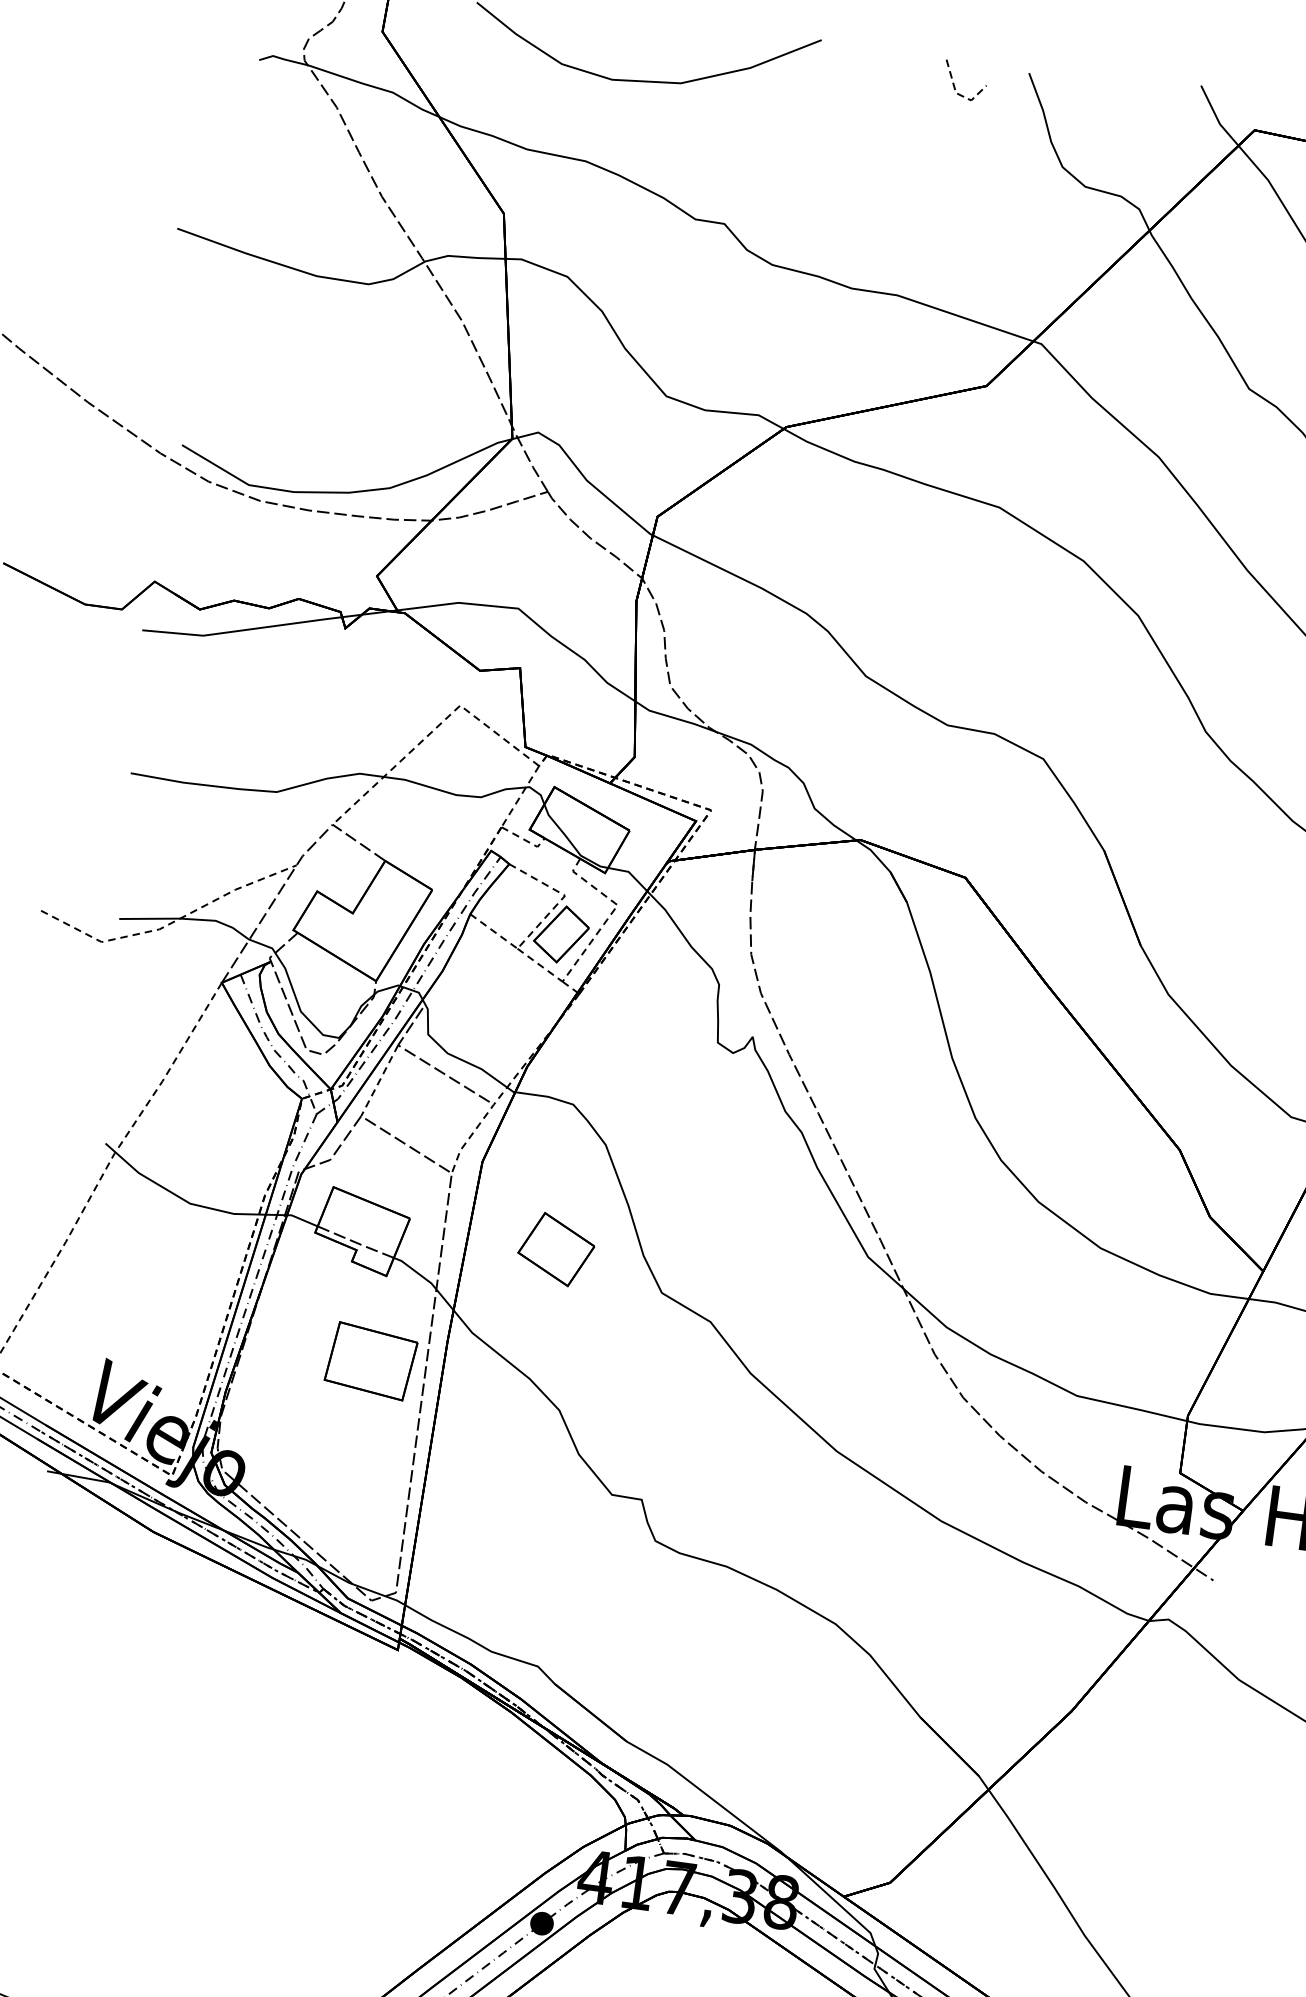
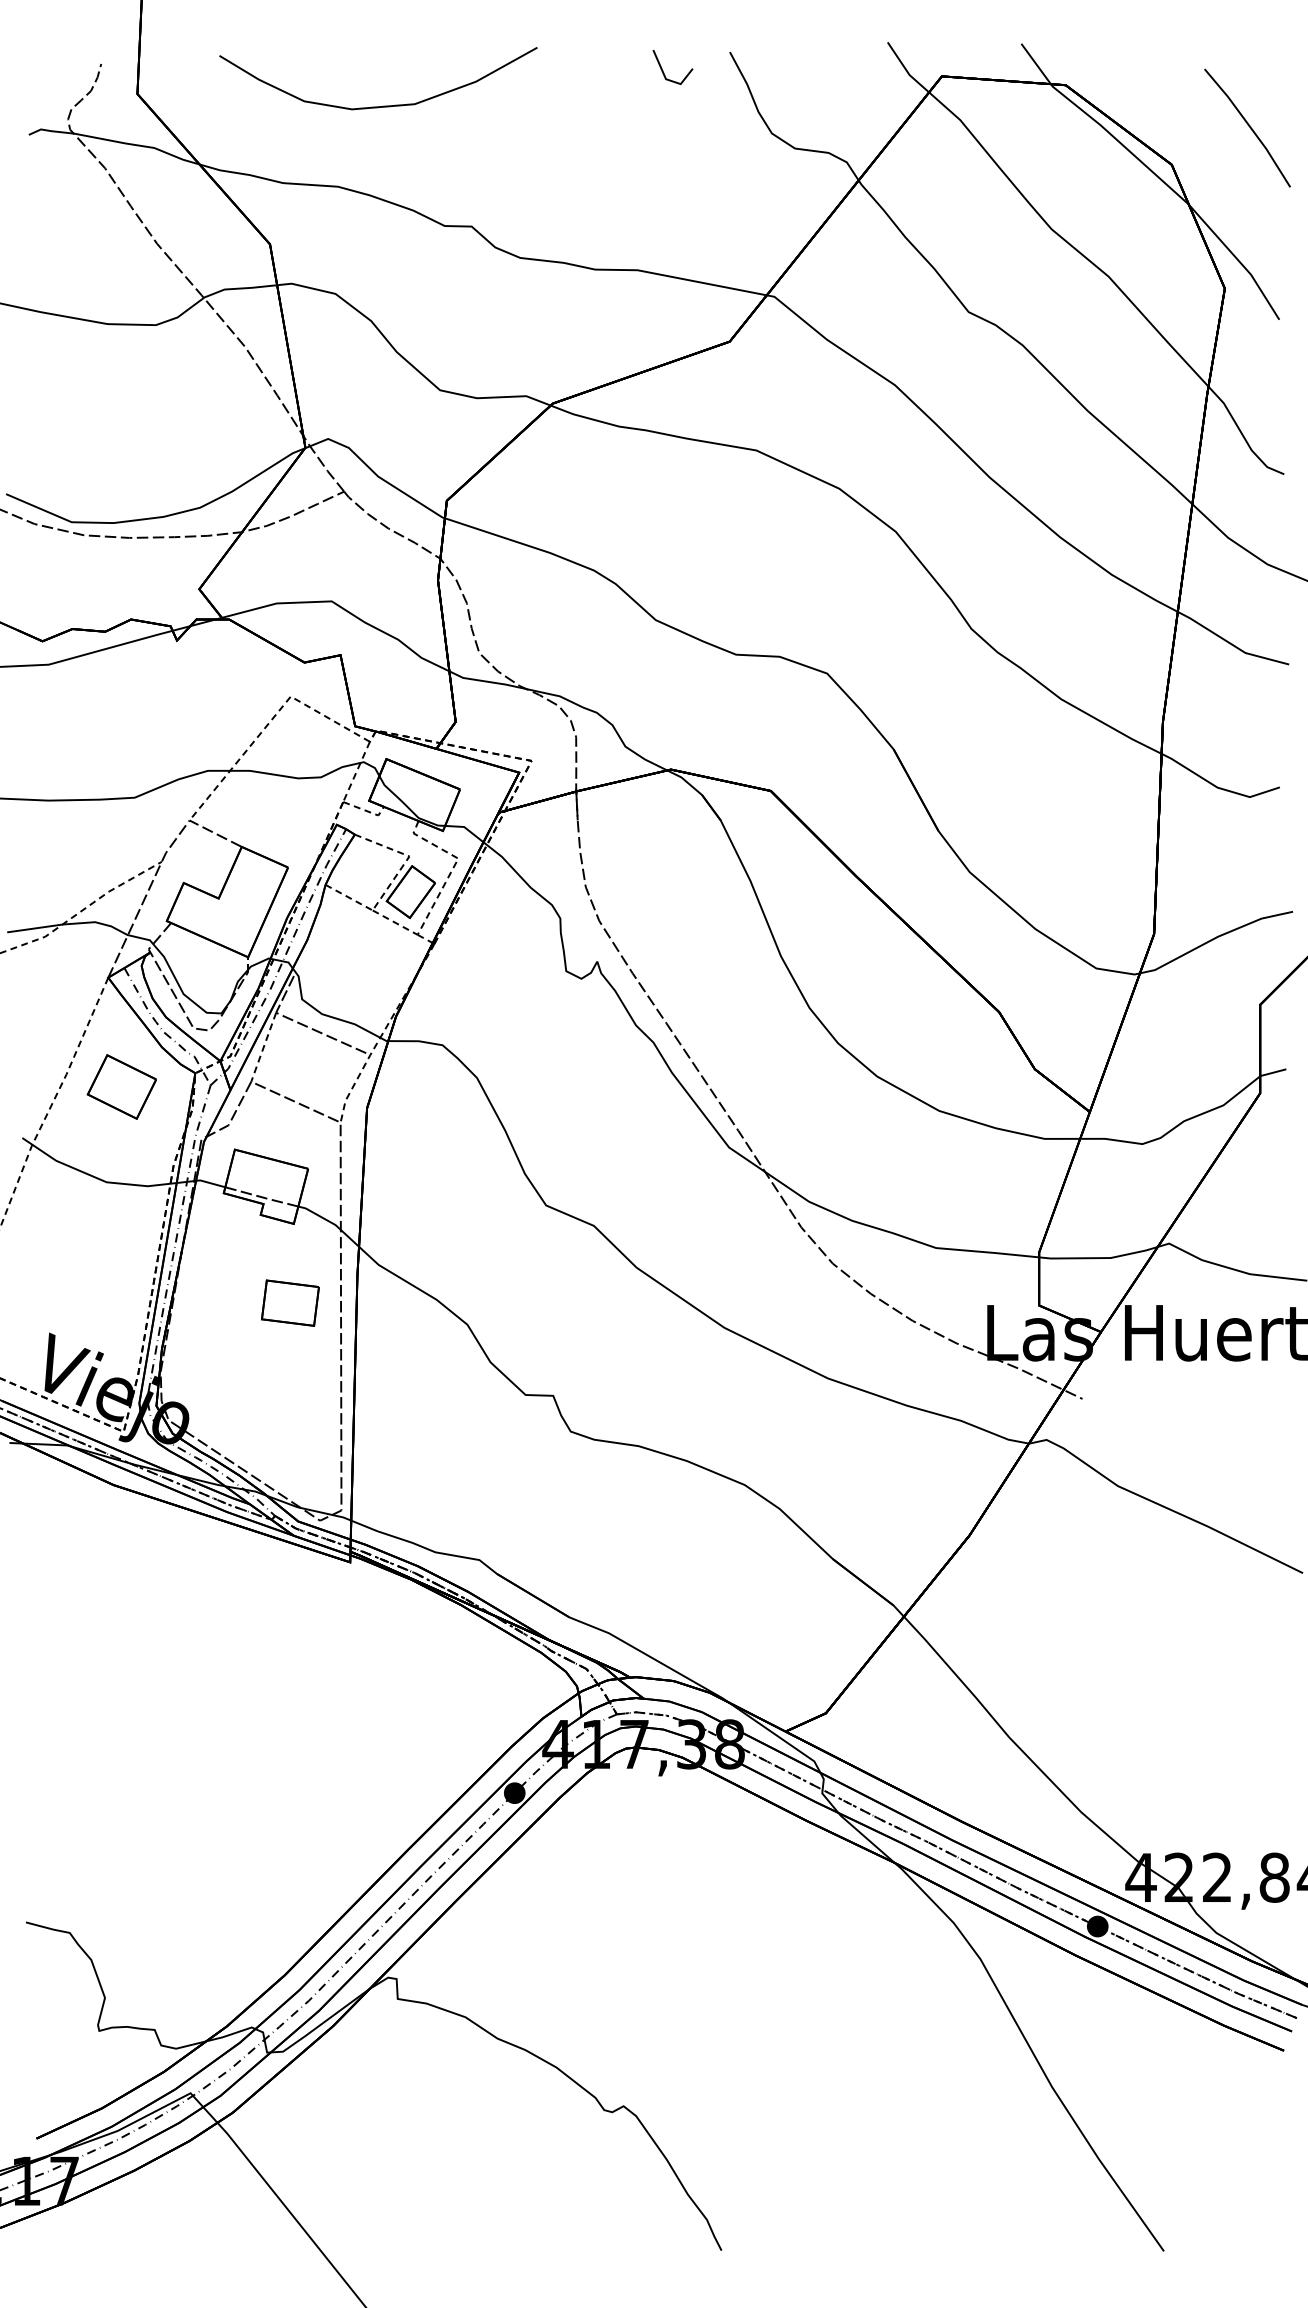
line: (957, 93) -> (667, 79), dashed -> solid
part: (555, 1248) -> (121, 1086), moved
part: (371, 1360) -> (290, 1302), size x0.71

